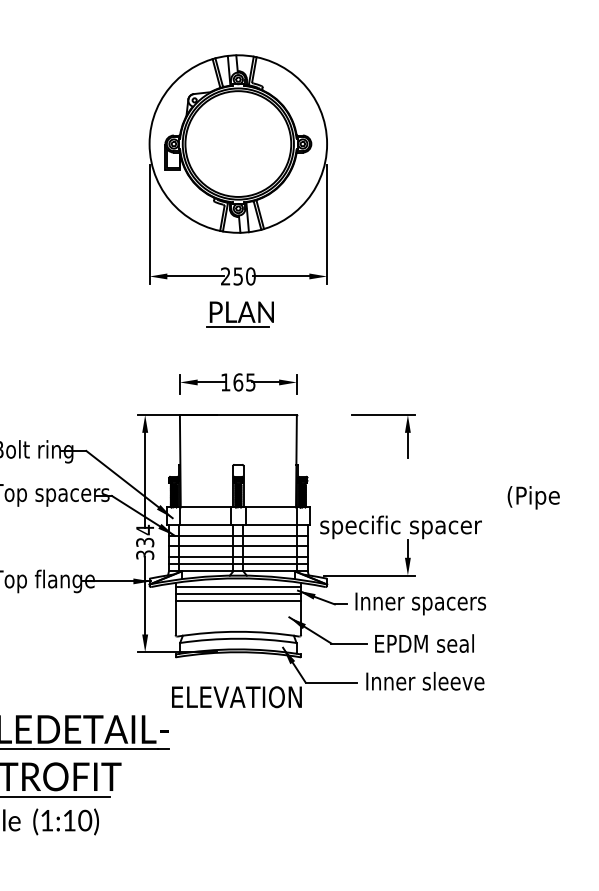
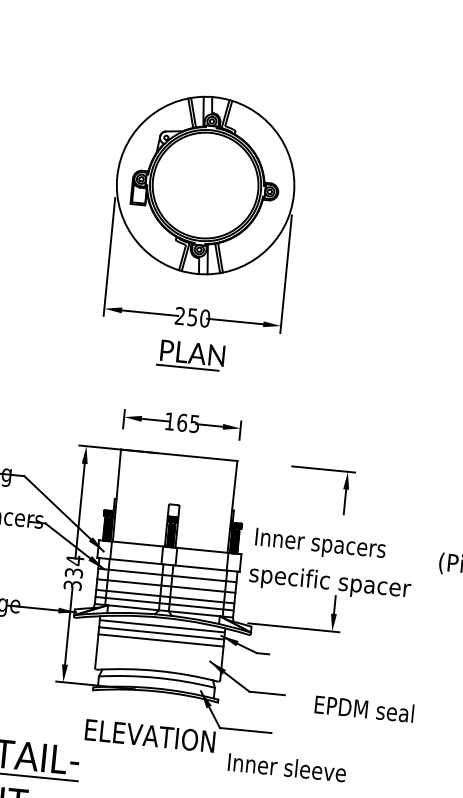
text: (420, 603) -> (320, 544), moved
text: (424, 643) -> (364, 709), moved
text: (425, 681) -> (287, 767), moved

